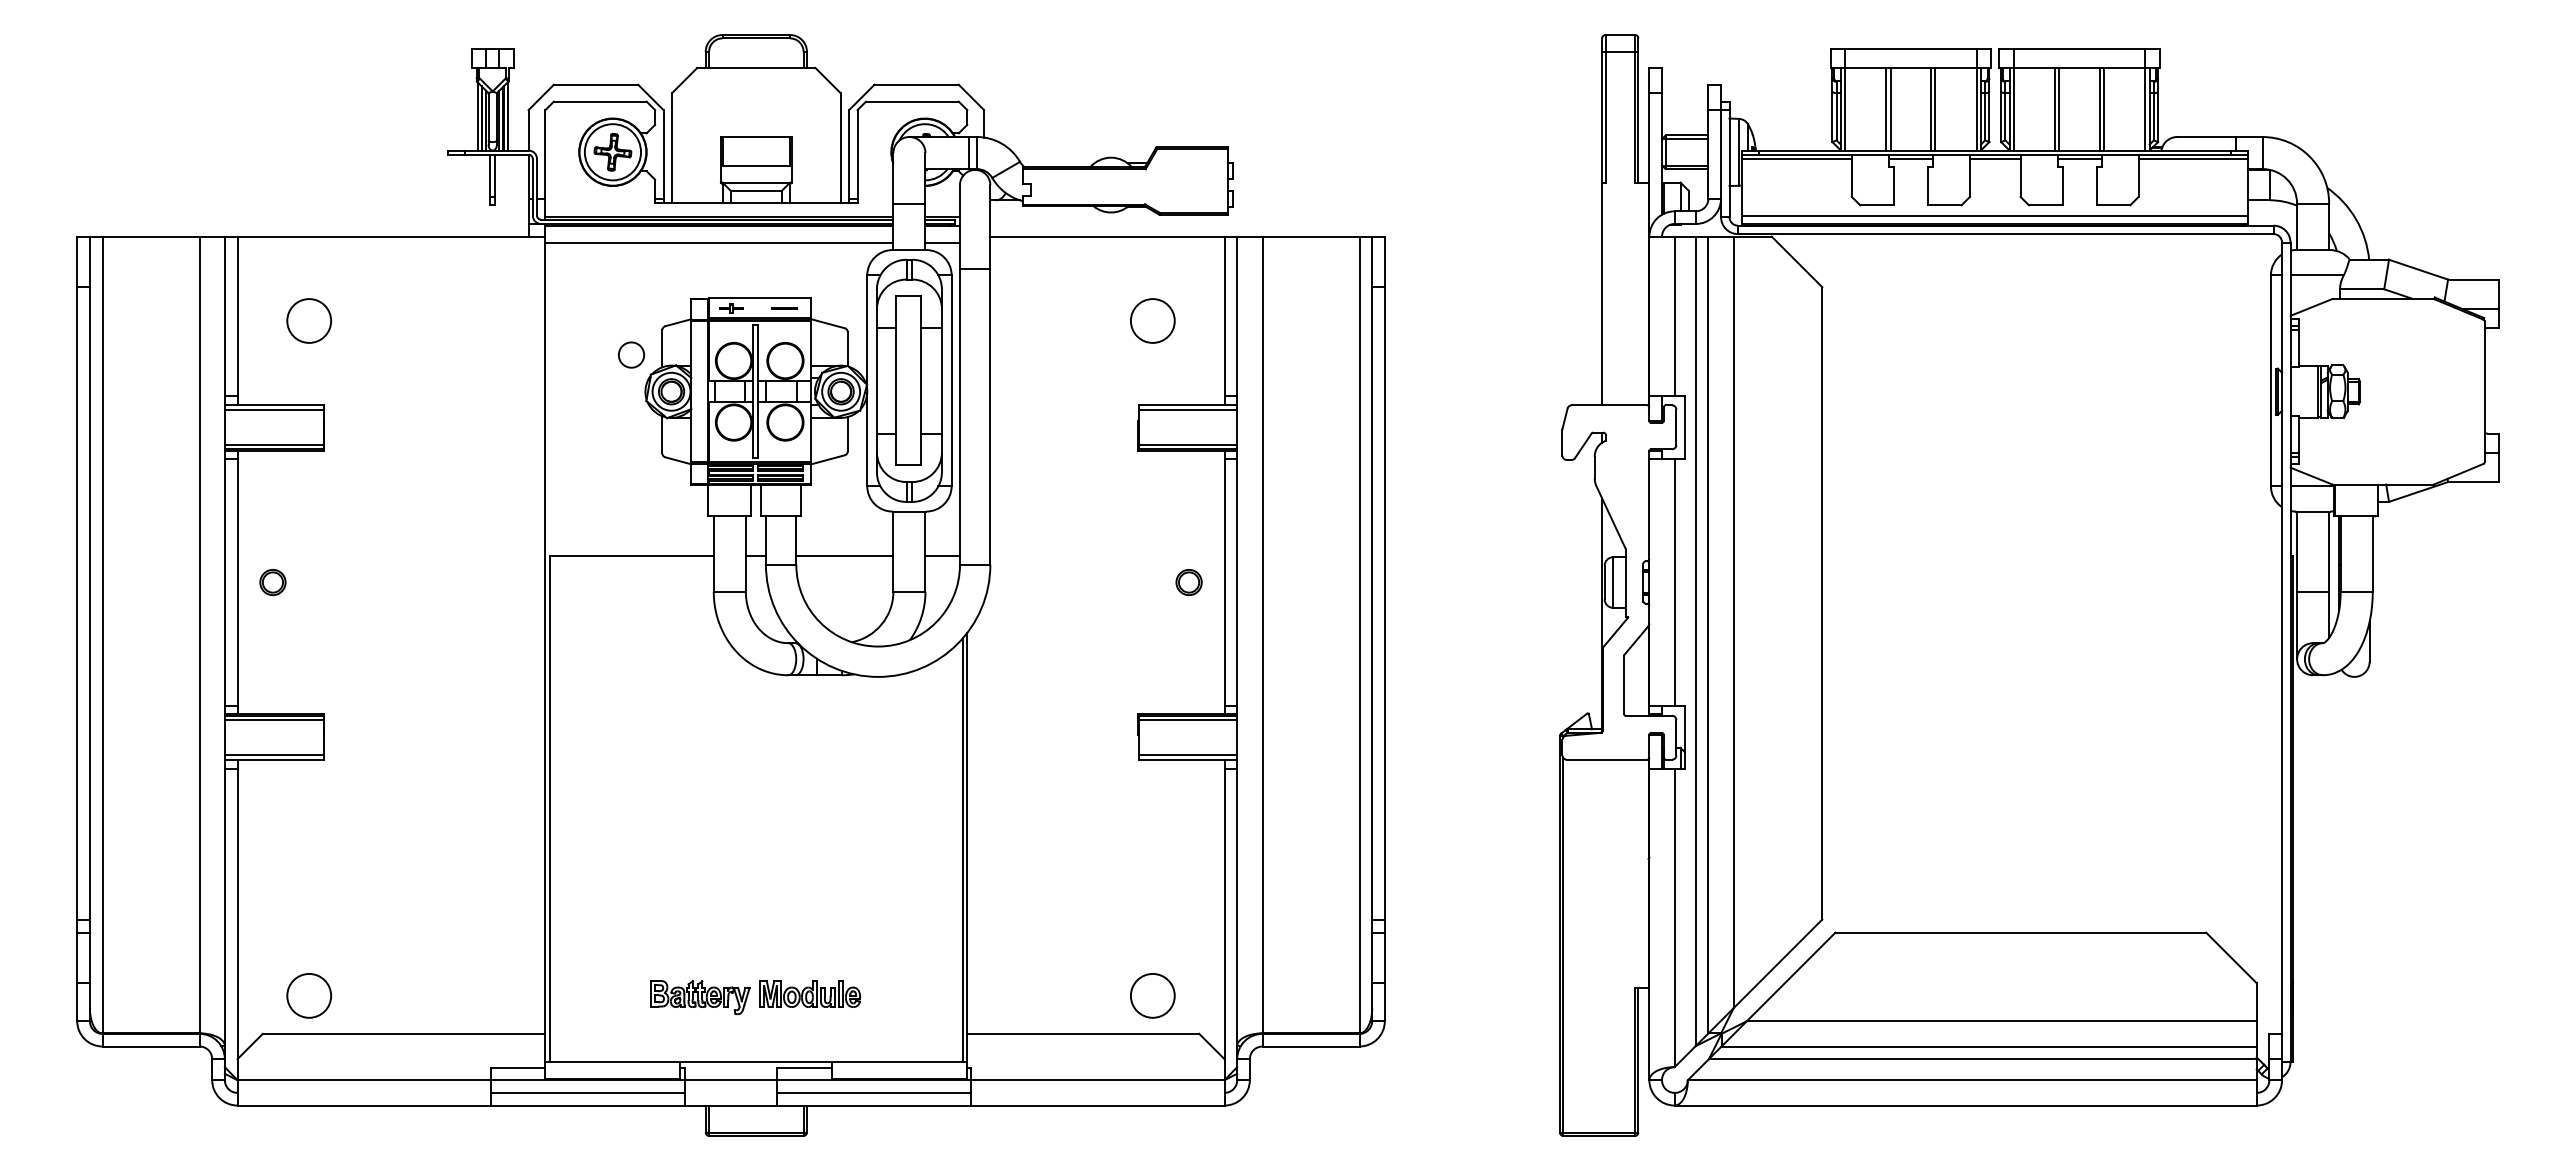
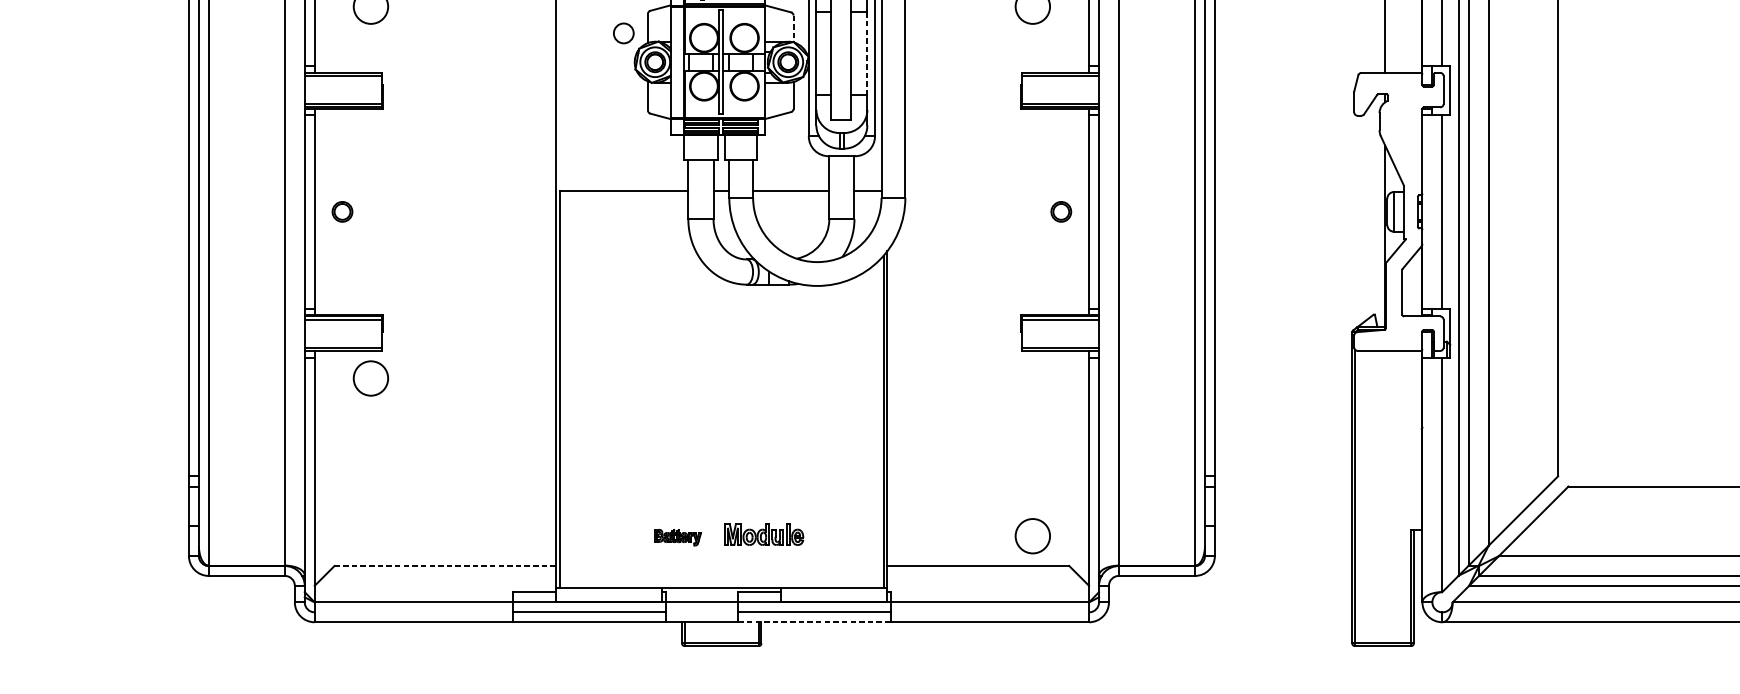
line: (847, 349) -> (793, 29), solid -> dashed
line: (941, 380) -> (867, 53), solid -> dashed
circle: (308, 995) -> (370, 378), moved
part: (700, 997) -> (677, 537), size x0.6
line: (404, 1033) -> (445, 565), solid -> dashed
line: (874, 1105) -> (814, 622), solid -> dashed

